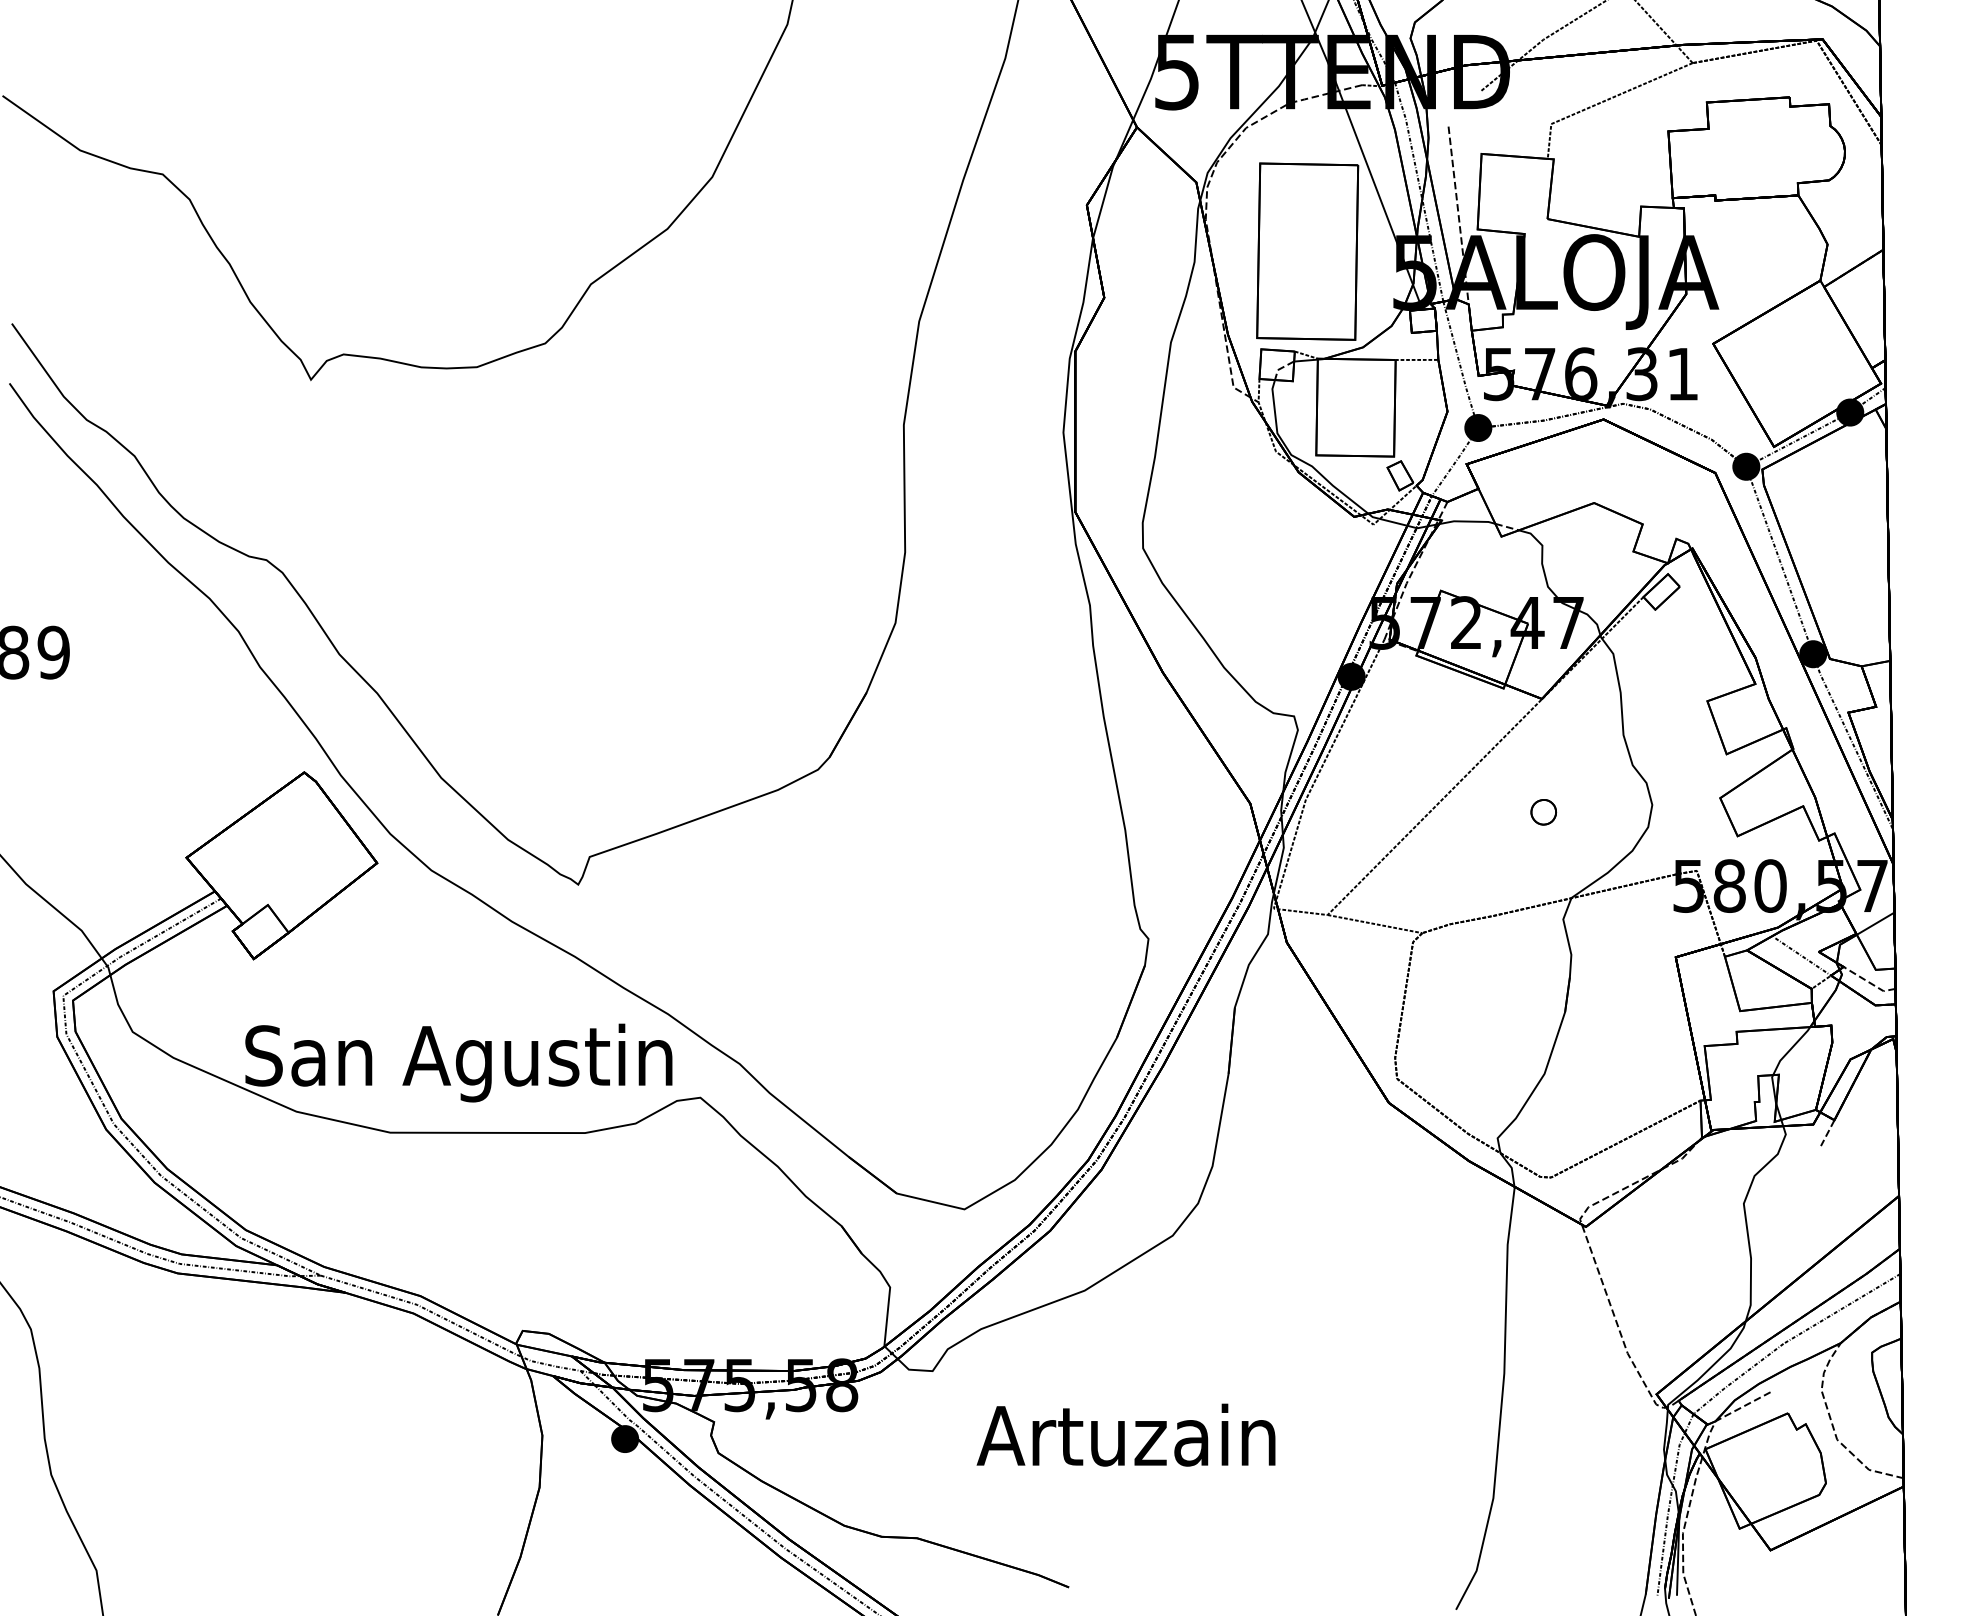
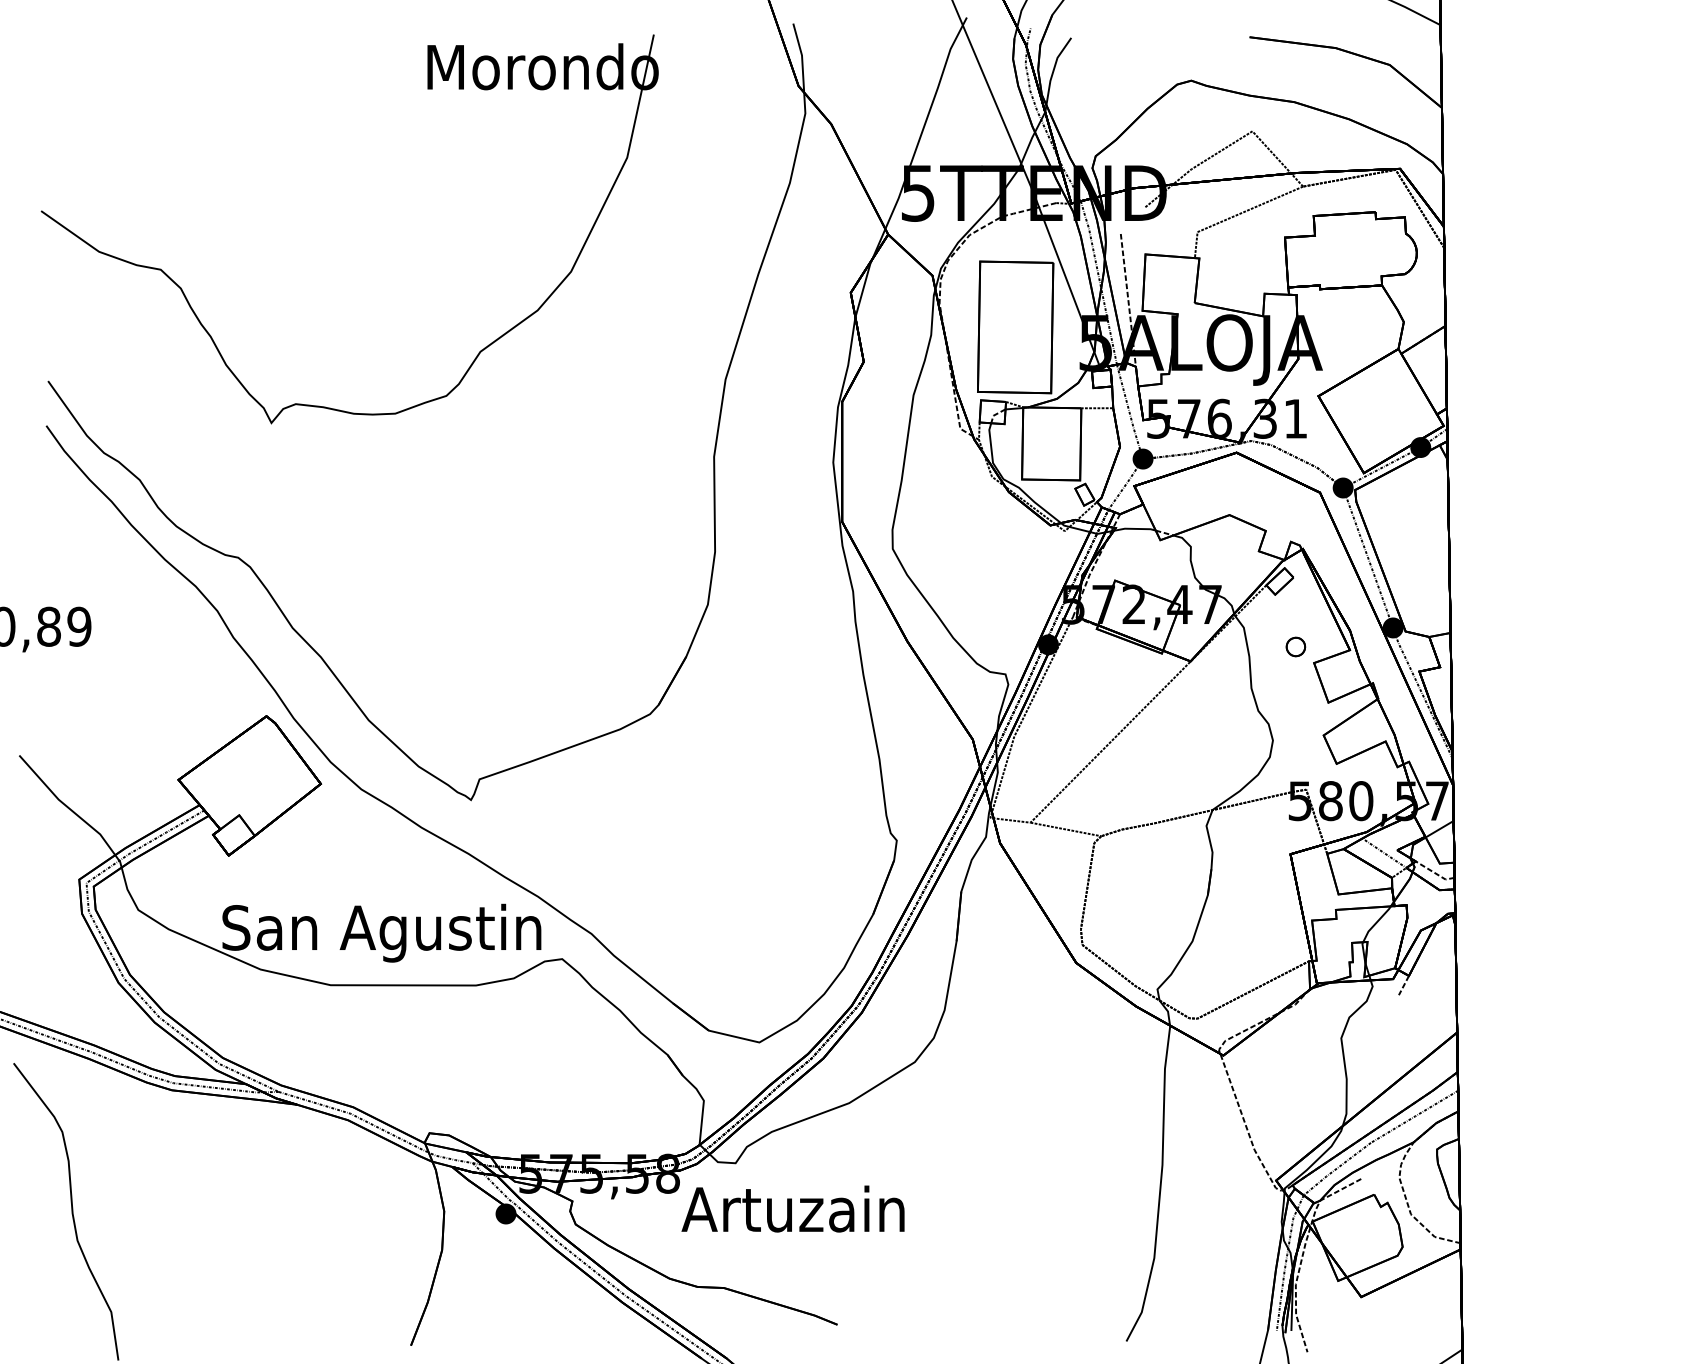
part: (1543, 811) -> (1295, 646), moved
text: (1125, 1434) -> (792, 1208), moved

